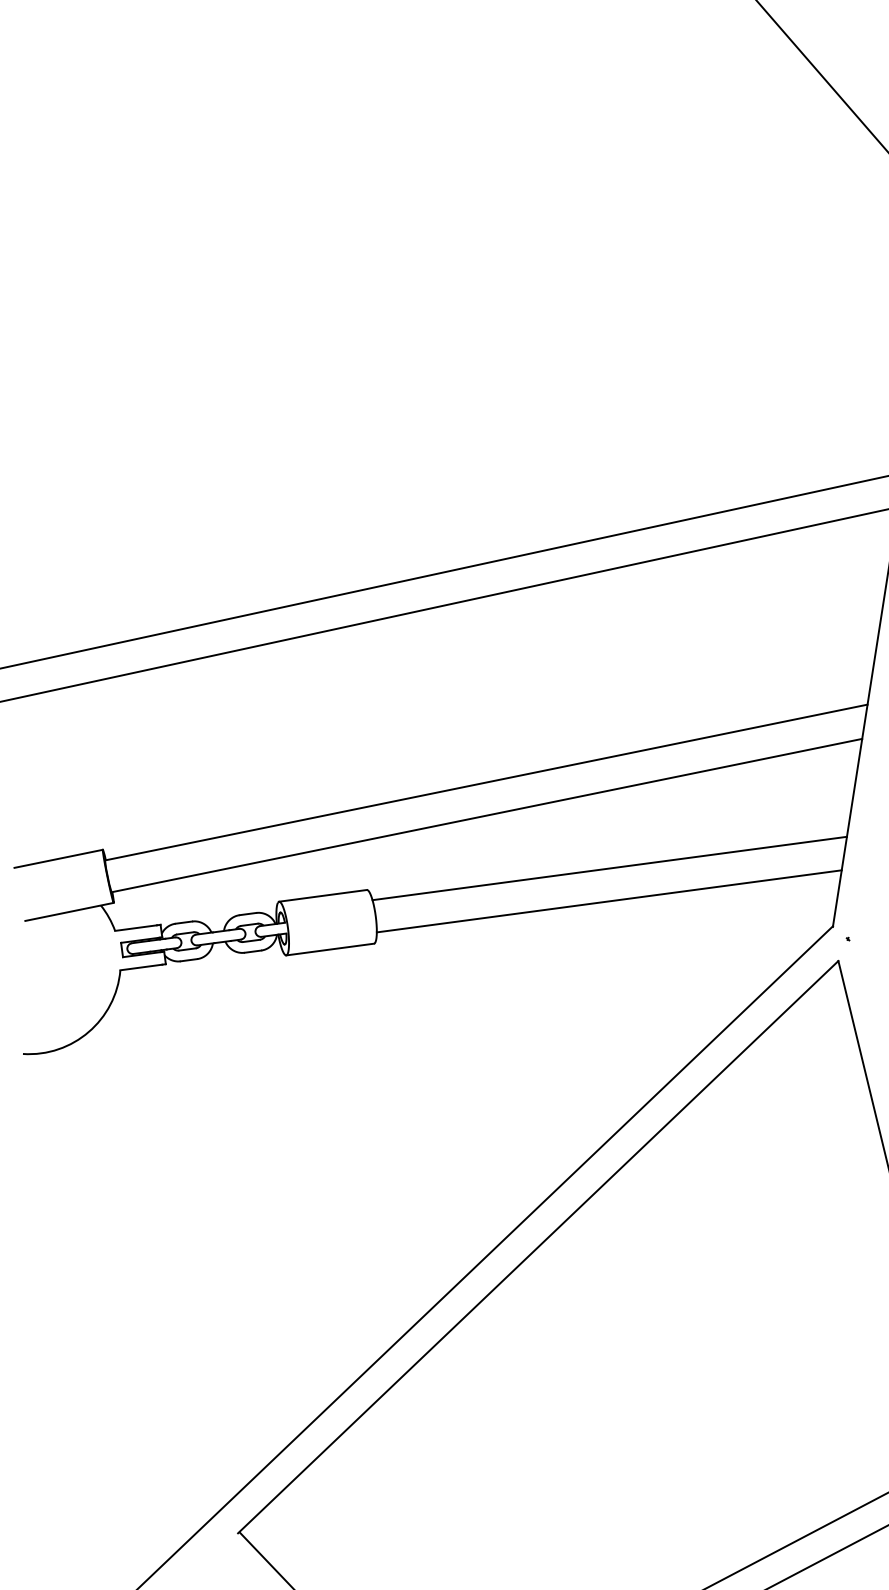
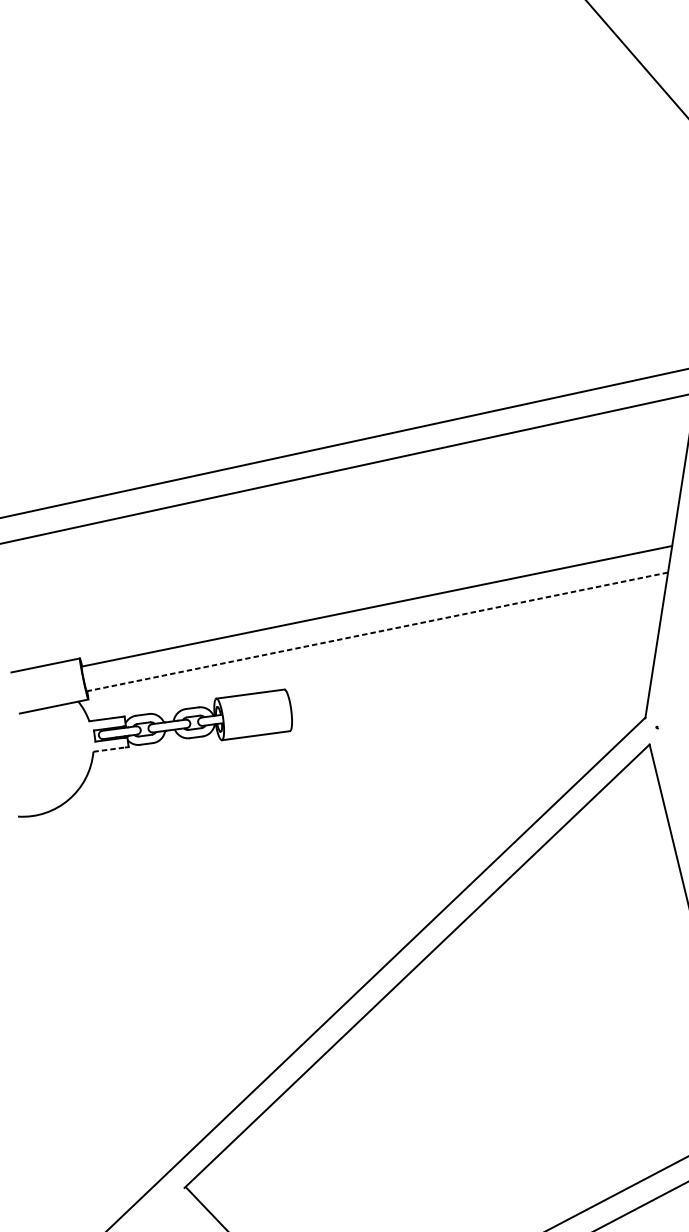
line: (487, 815) -> (377, 631), solid -> dashed
line: (609, 868) -> (472, 672), removed
line: (608, 901) -> (471, 698), removed
line: (141, 967) -> (109, 749), solid -> dashed

